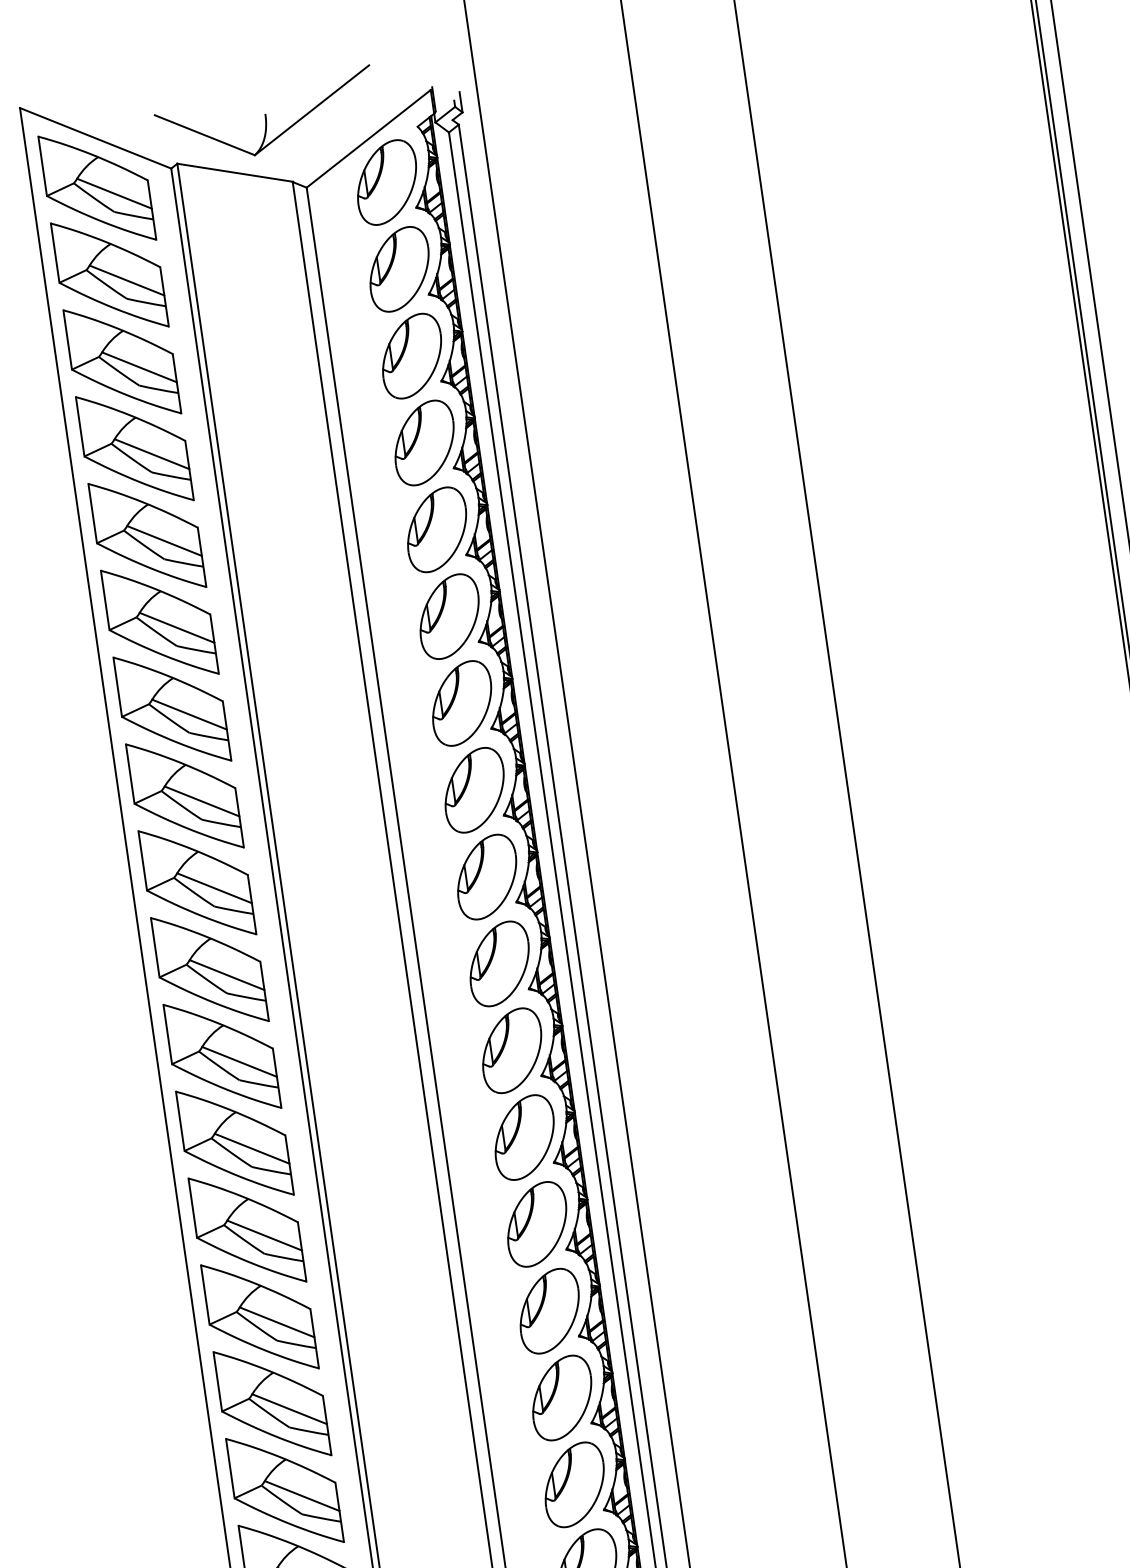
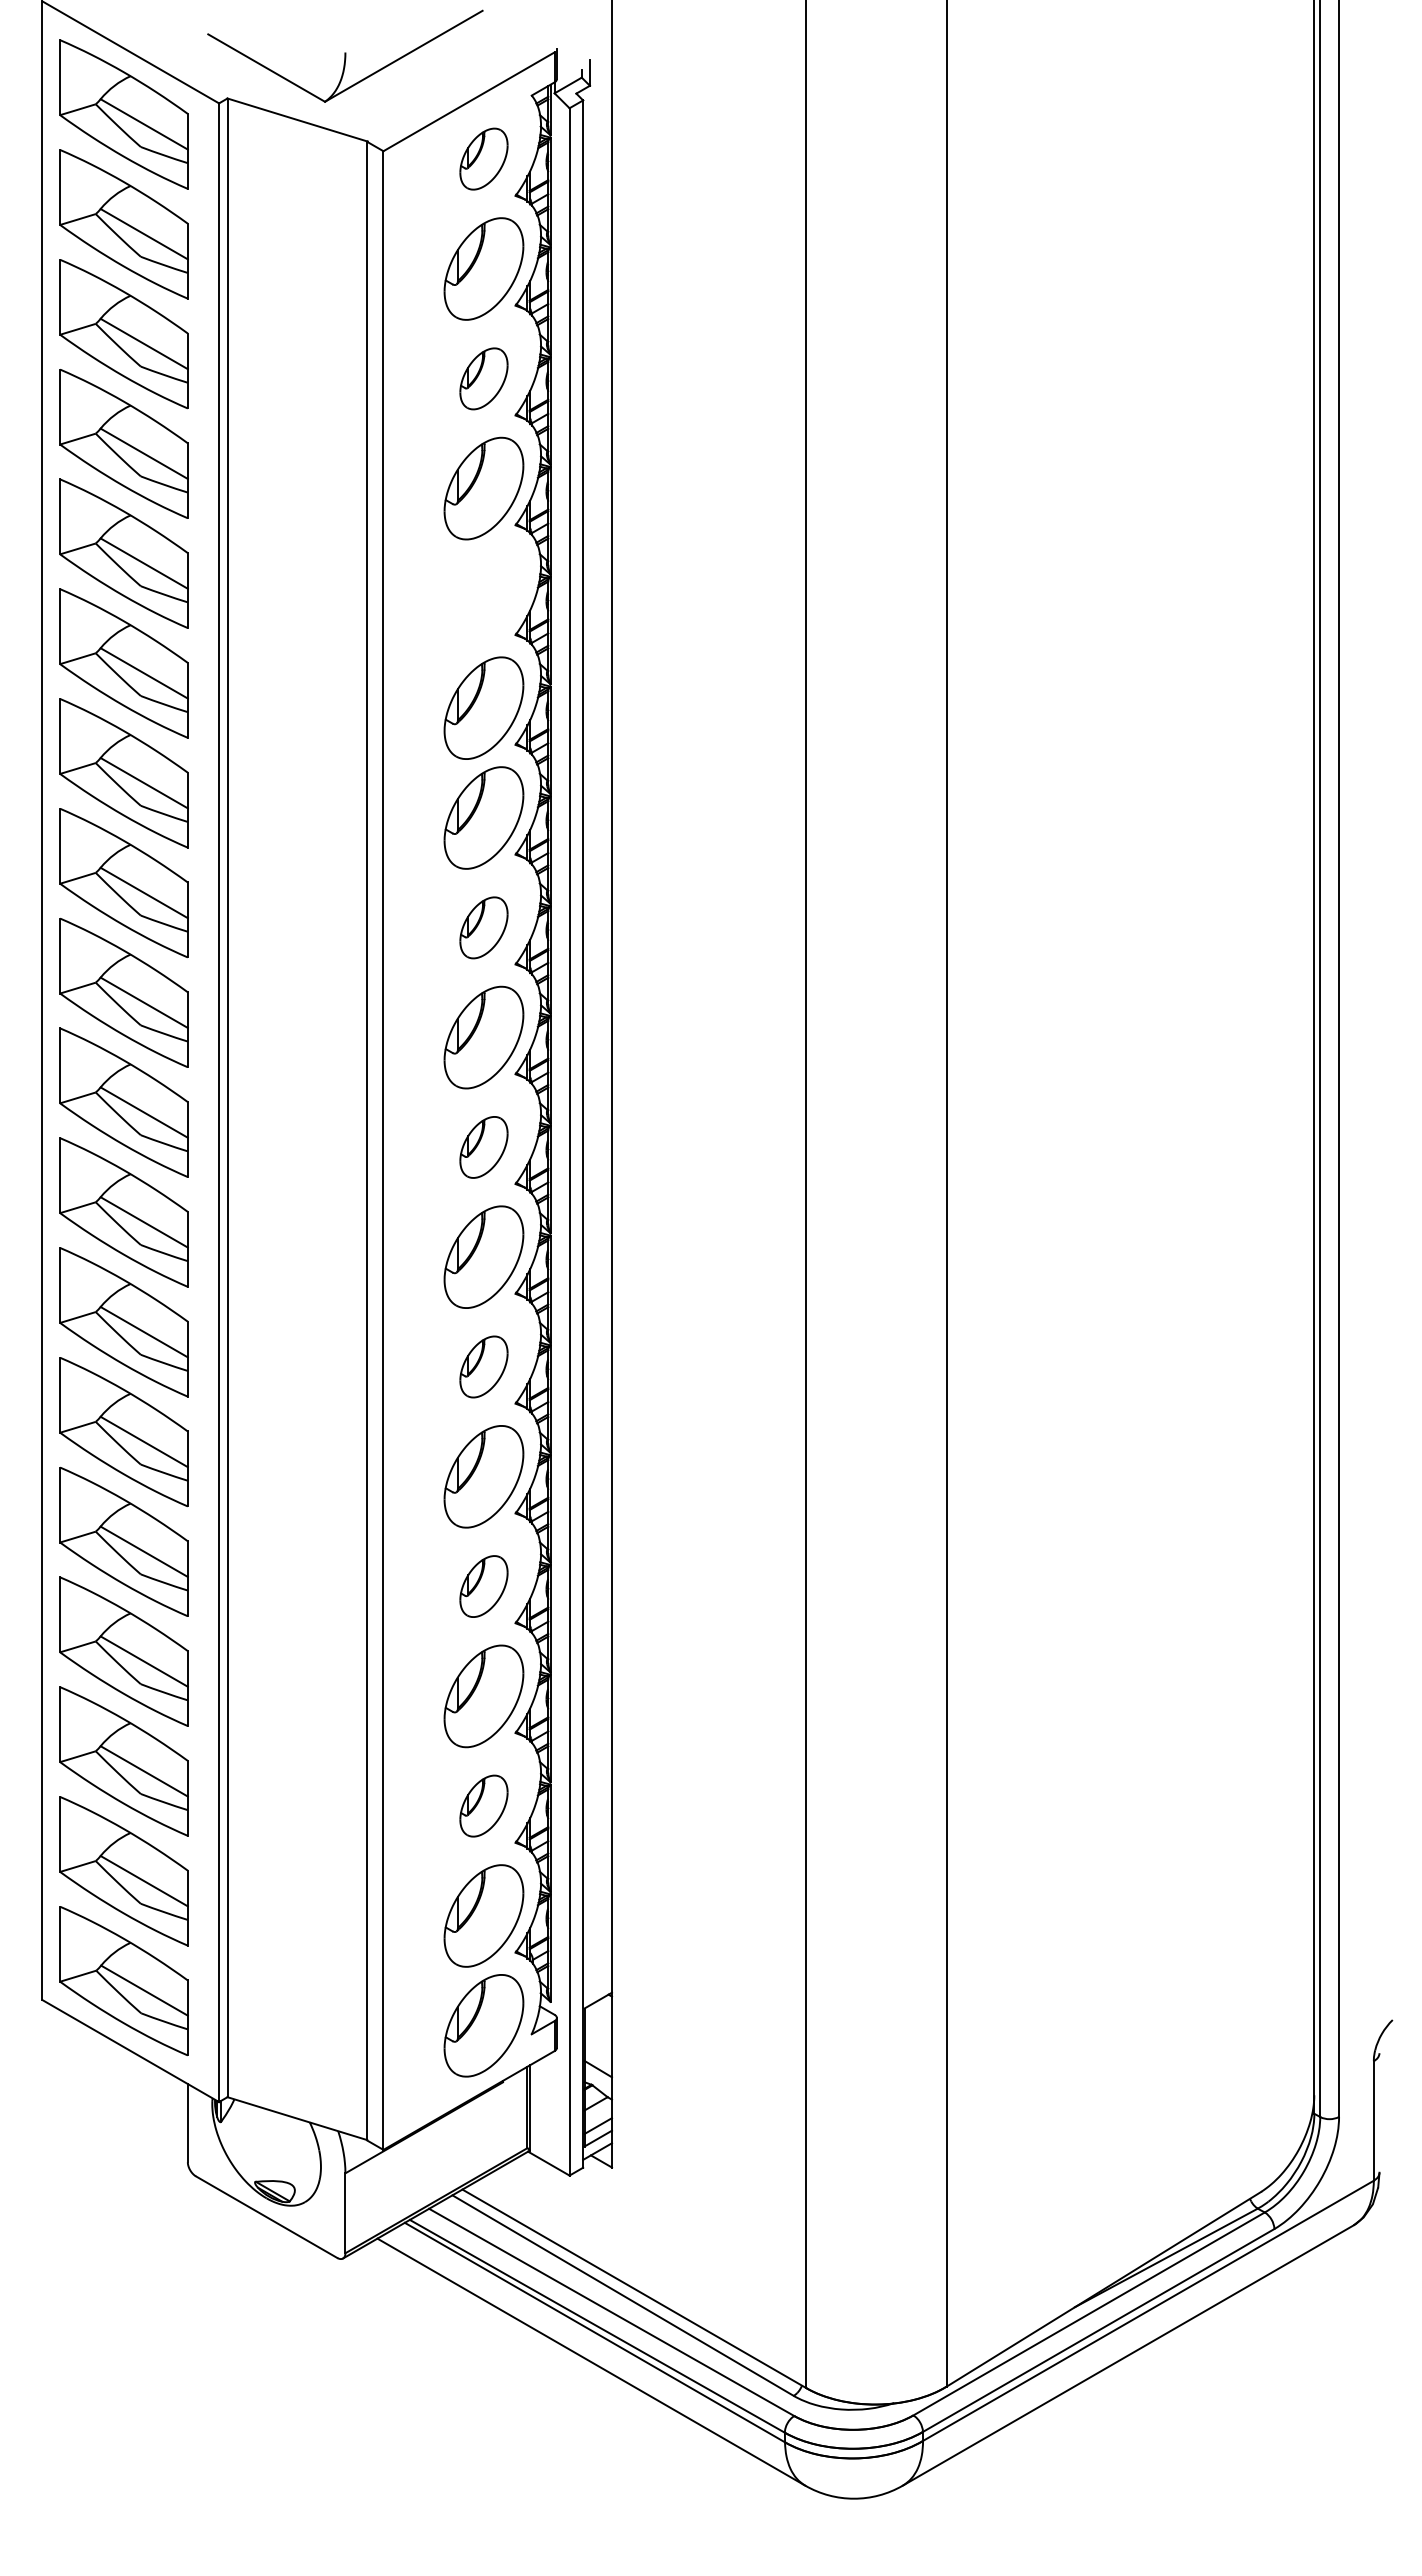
part: (386, 182) -> (483, 158), size x0.6
part: (411, 355) -> (483, 378), size x0.6
part: (436, 529) -> (483, 598), removed
part: (474, 790) -> (483, 927), size x0.6
part: (499, 964) -> (483, 1147), size x0.6
part: (524, 1137) -> (483, 1366), size x0.6
part: (549, 1311) -> (483, 1586), size x0.6
part: (574, 1484) -> (483, 1805), size x0.6

